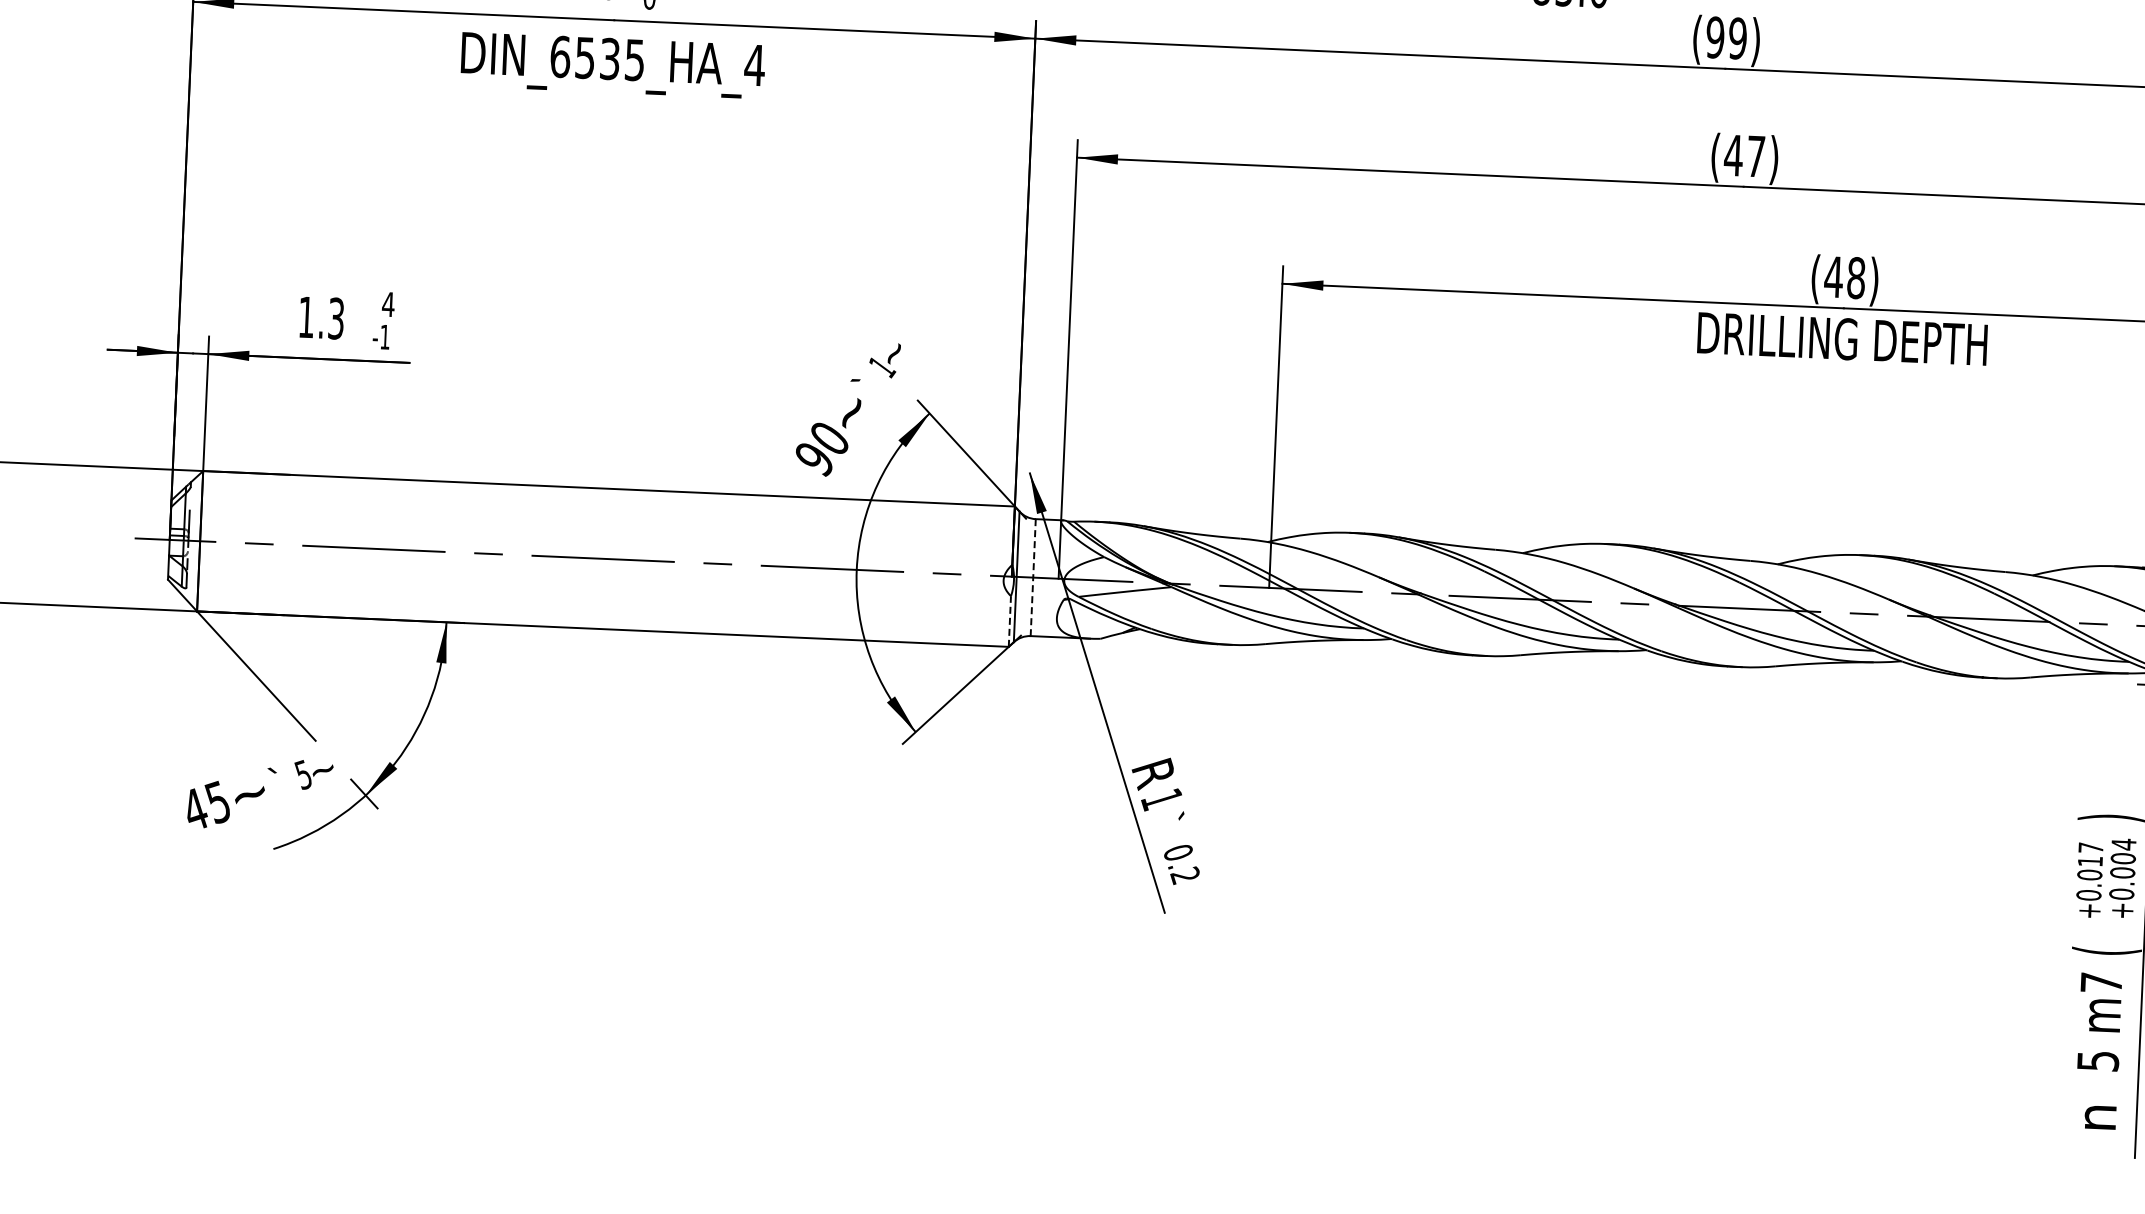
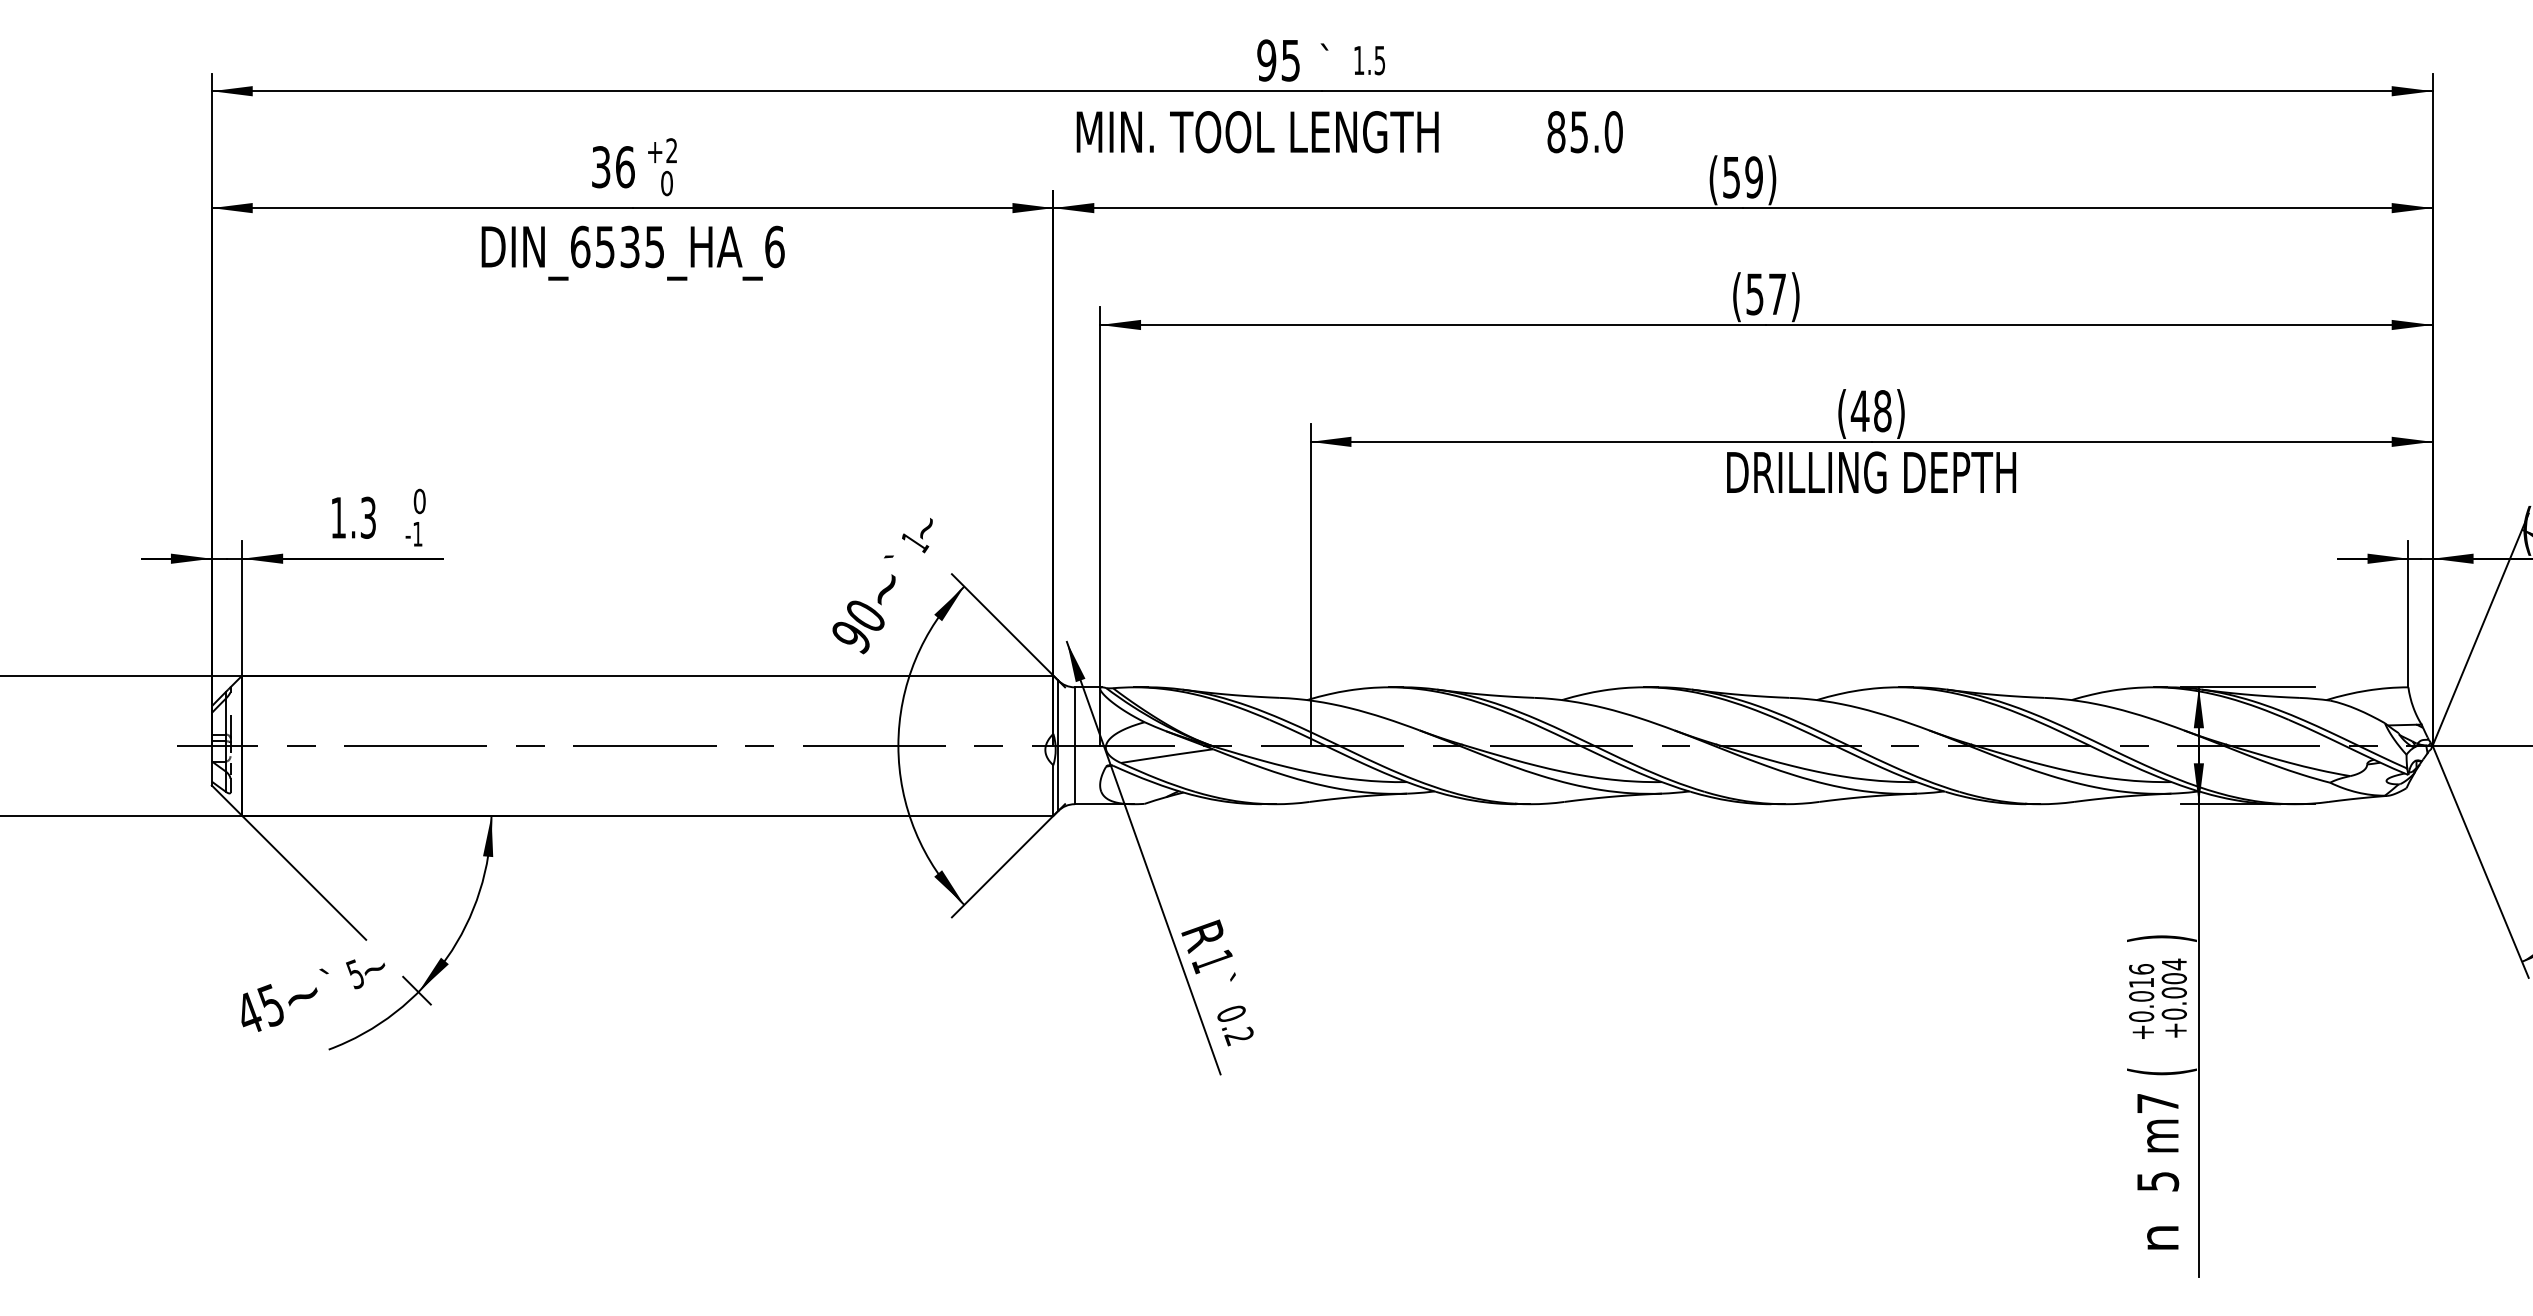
text: (1715, 37) -> (1731, 177), (99) -> (59)
text: (754, 64) -> (774, 246), DIN_6535_HA_4 -> DIN_6535_HA_6
text: (1733, 155) -> (1754, 294), (47) -> (57)
text: (388, 304) -> (419, 501), 4 -> 0
line: (1032, 578) -> (1074, 746), dashed -> solid
line: (1010, 621) -> (1053, 790), dashed -> solid
text: (2090, 848) -> (2141, 969), +0.017 -> +0.016

